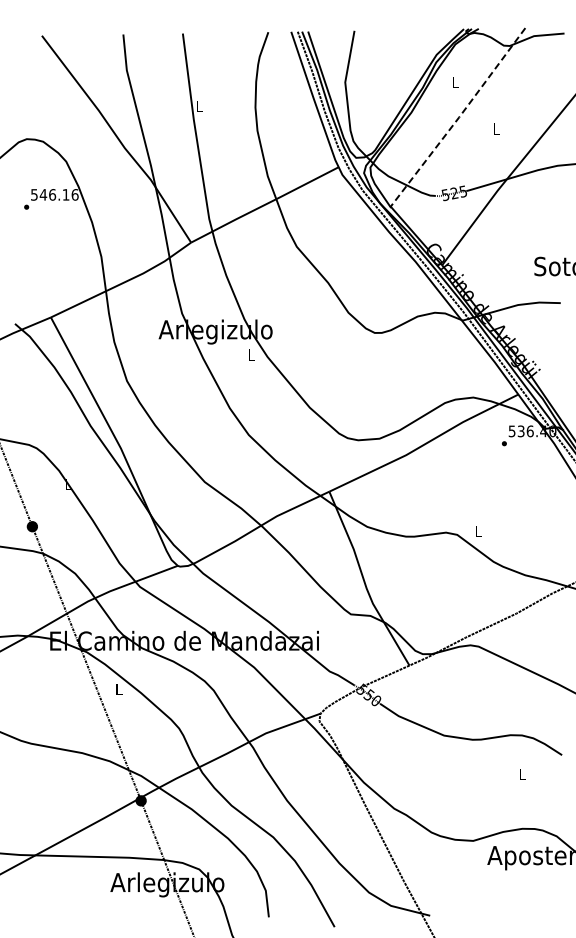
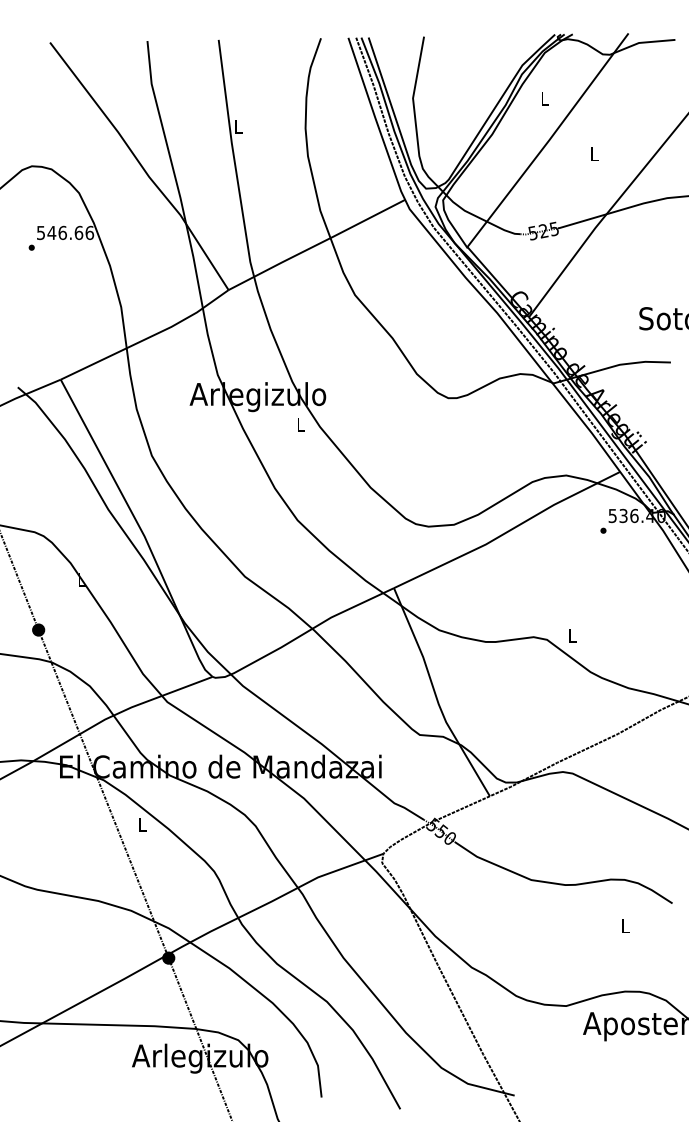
line: (459, 117) -> (549, 140), dashed -> solid
text: (65, 194) -> (78, 232), 546.16 -> 546.66

